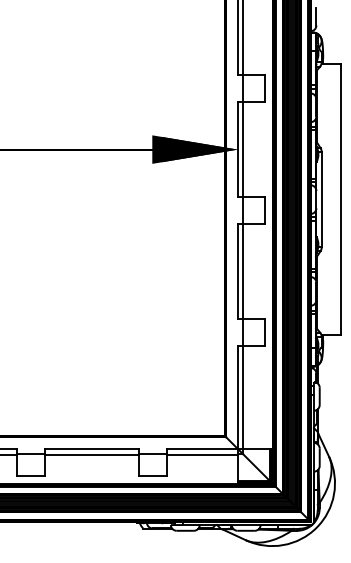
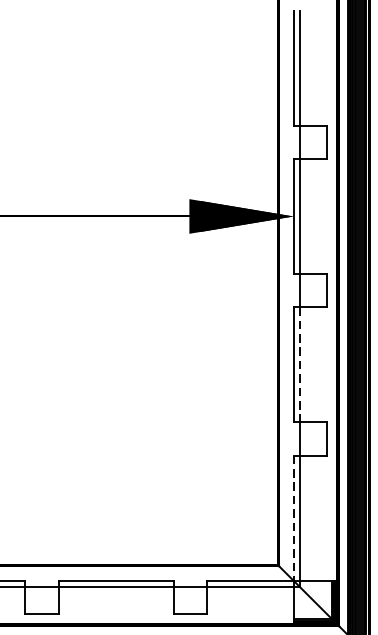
line: (243, 272) -> (300, 365), solid -> dashed
line: (237, 398) -> (293, 519), solid -> dashed

